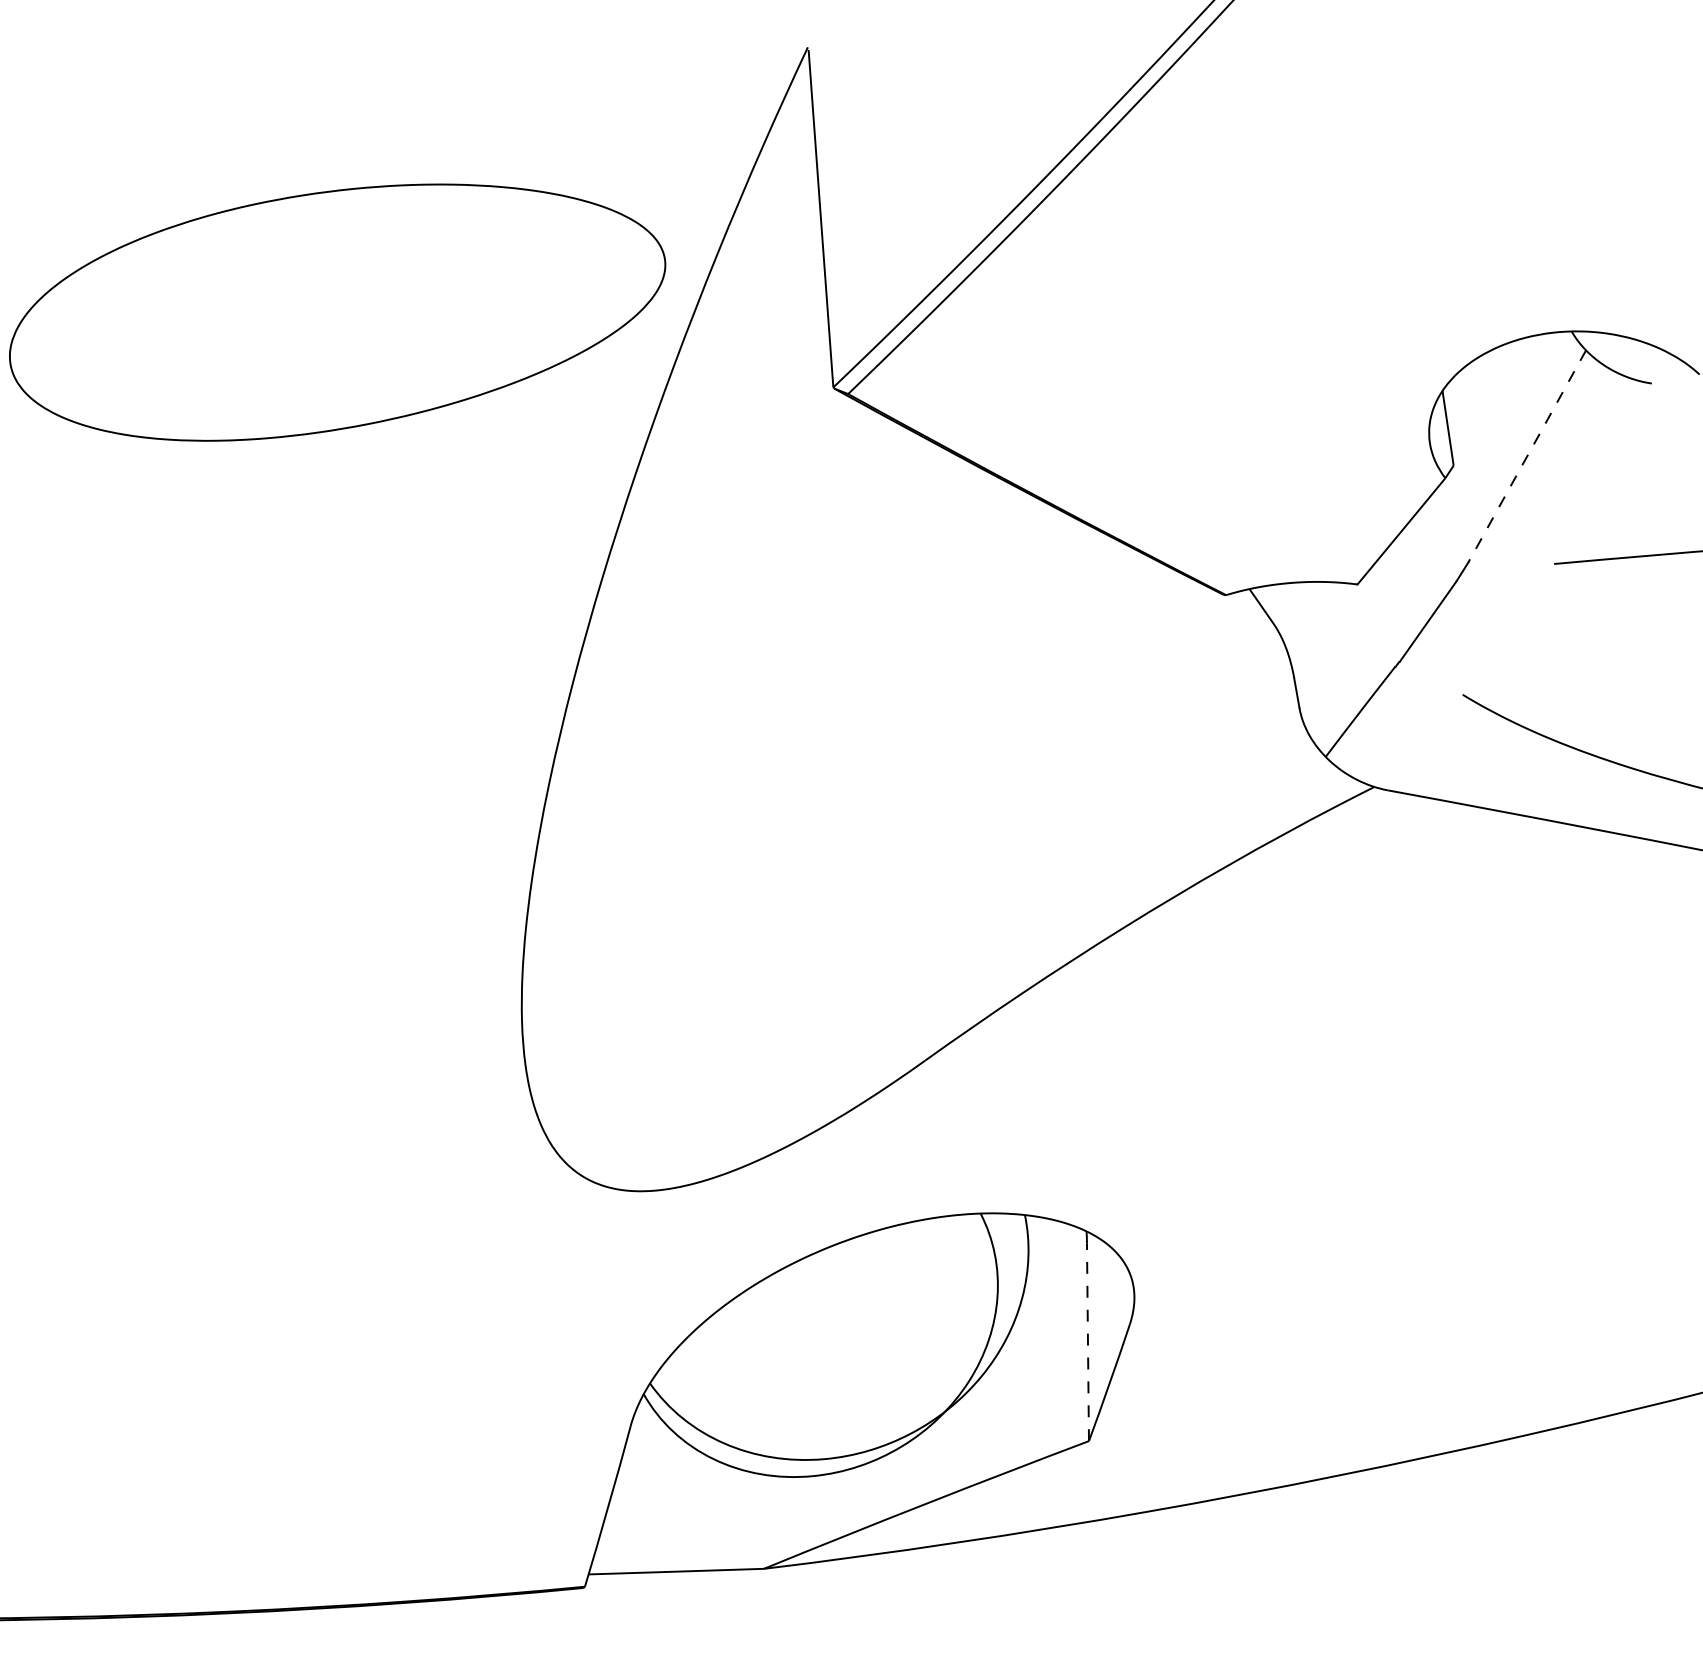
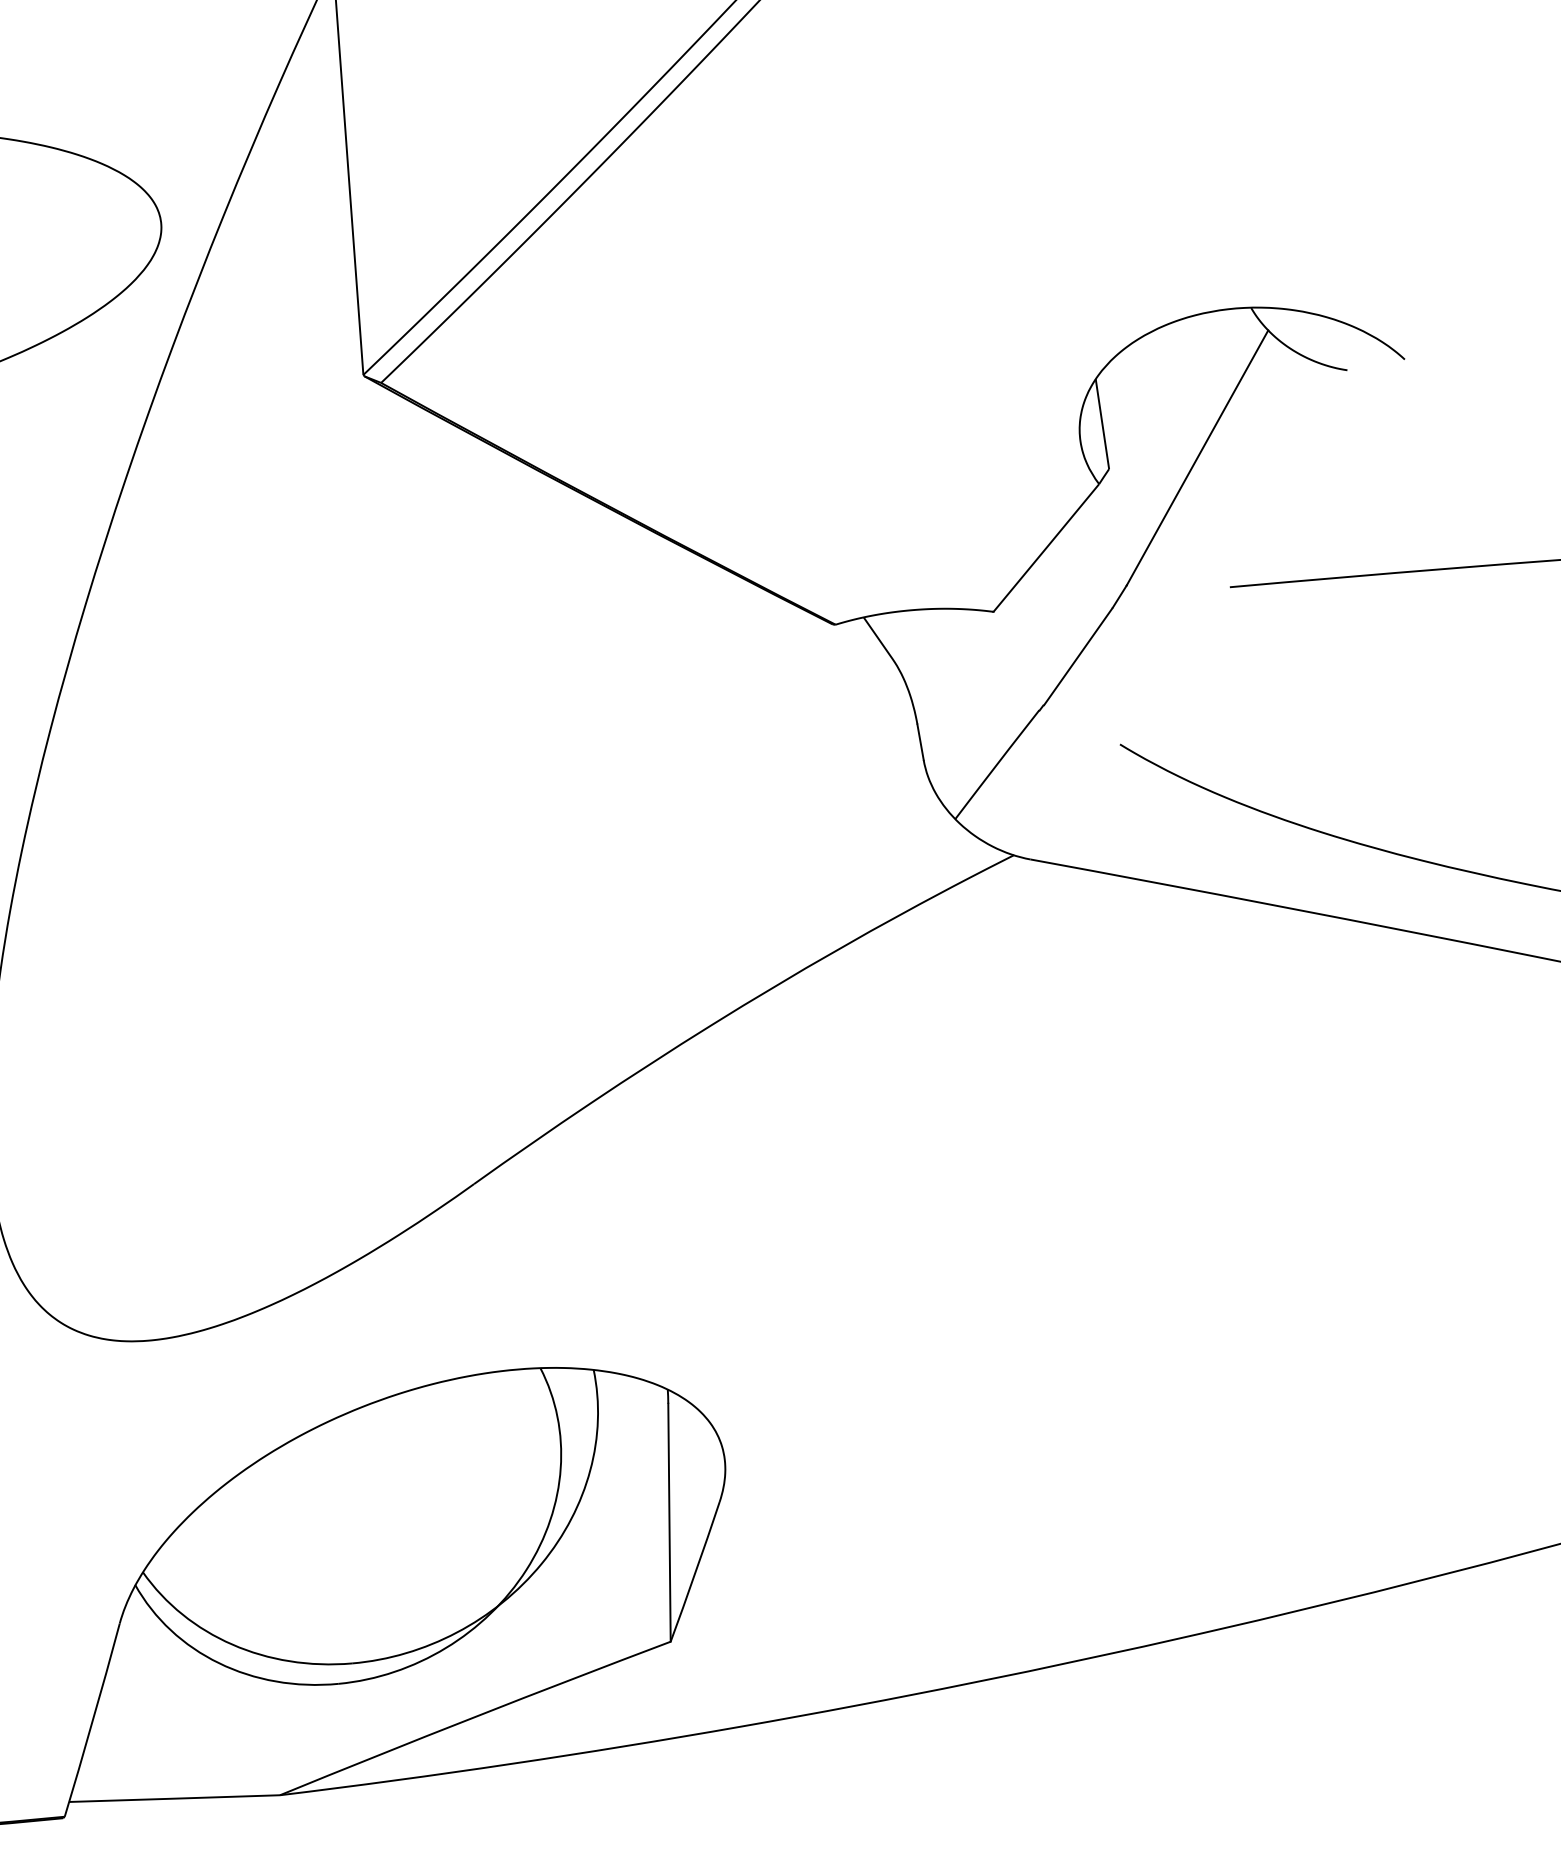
line: (1526, 456) -> (1196, 458), dashed -> solid
line: (1087, 1342) -> (668, 1523), dashed -> solid

